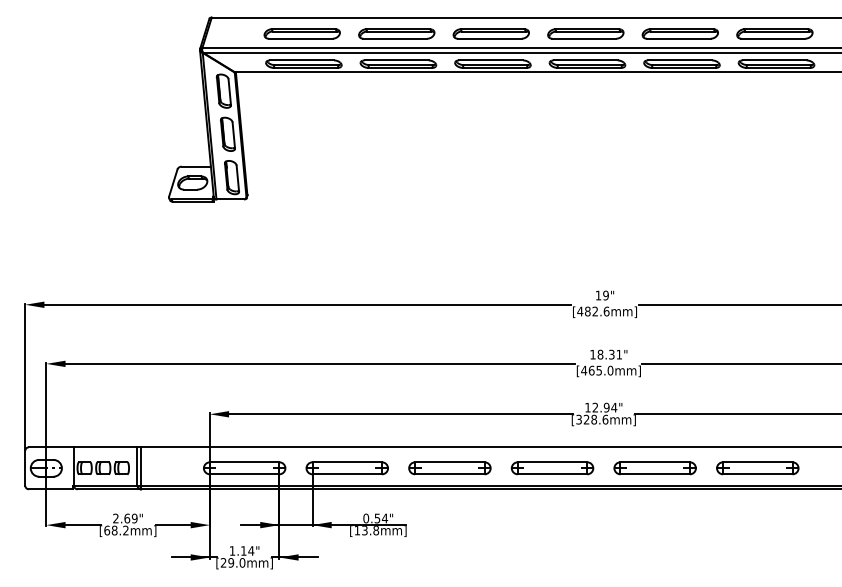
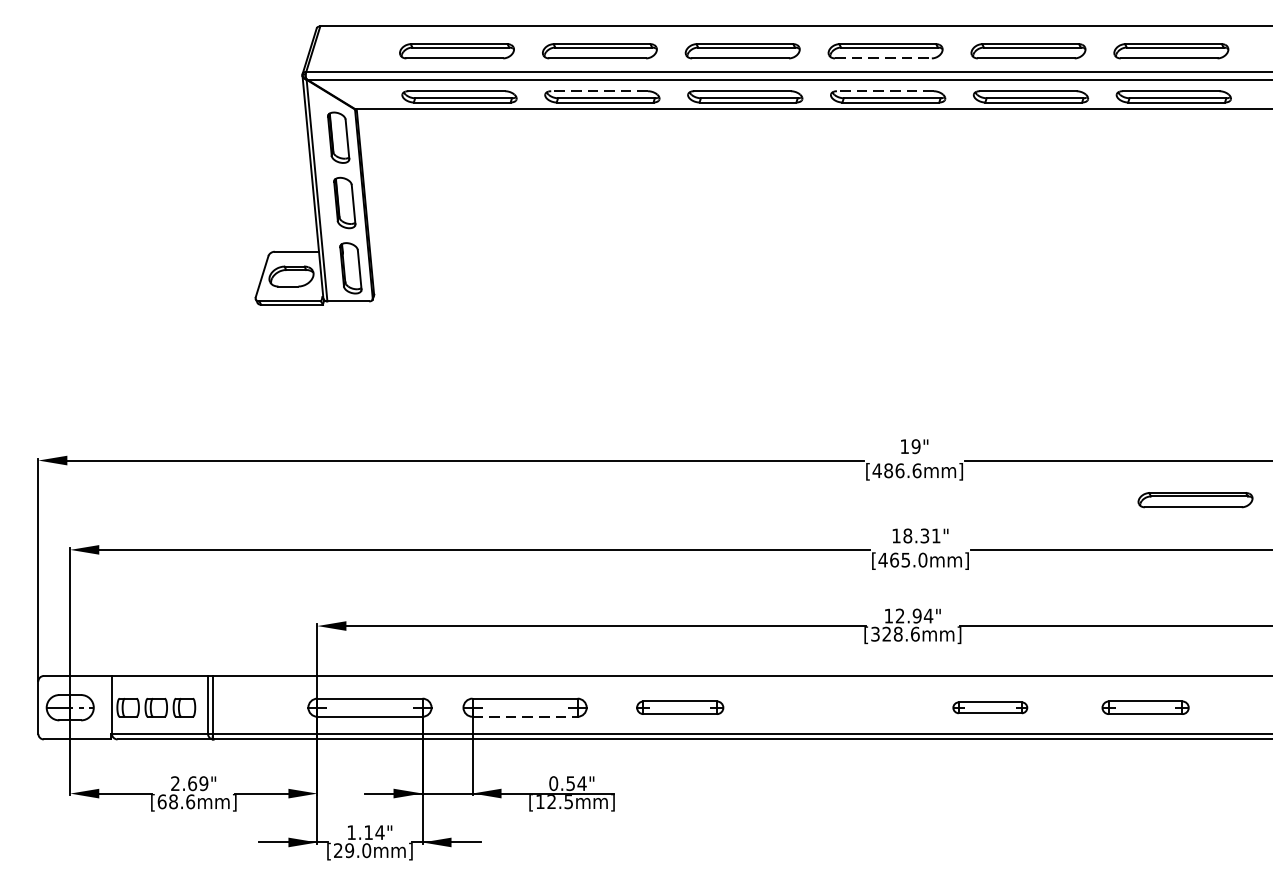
line: (584, 38) -> (883, 58), solid -> dashed
line: (396, 60) -> (599, 91), solid -> dashed
line: (585, 60) -> (885, 91), solid -> dashed
text: (595, 311) -> (900, 470), [482.6mm] -> [486.6mm]
part: (790, 330) -> (1194, 499), added
part: (449, 468) -> (679, 707), size x0.7
part: (552, 468) -> (835, 707), removed
part: (654, 468) -> (989, 707), size x0.6
part: (757, 468) -> (1145, 707), size x0.7
line: (347, 474) -> (525, 717), solid -> dashed
text: (125, 530) -> (189, 801), [68.2mm] -> [68.6mm]
text: (370, 530) -> (560, 801), [13.8mm] -> [12.5mm]

